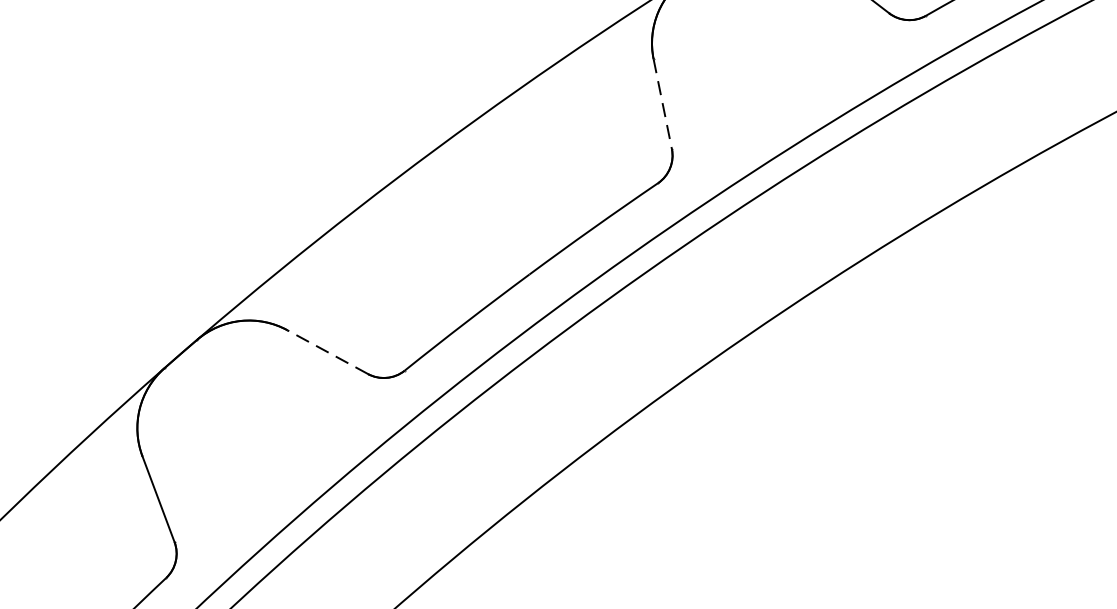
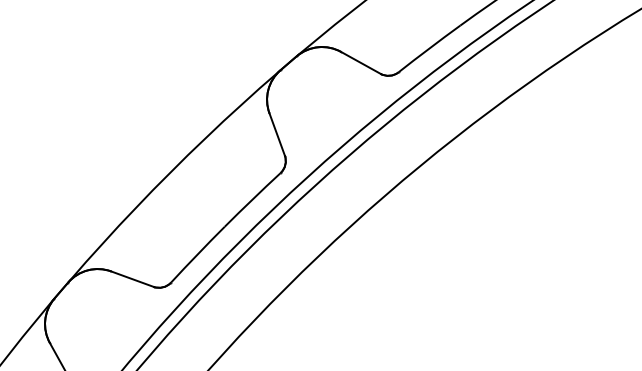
line: (663, 104) -> (277, 134), dashed -> solid
line: (327, 352) -> (132, 279), dashed -> solid

